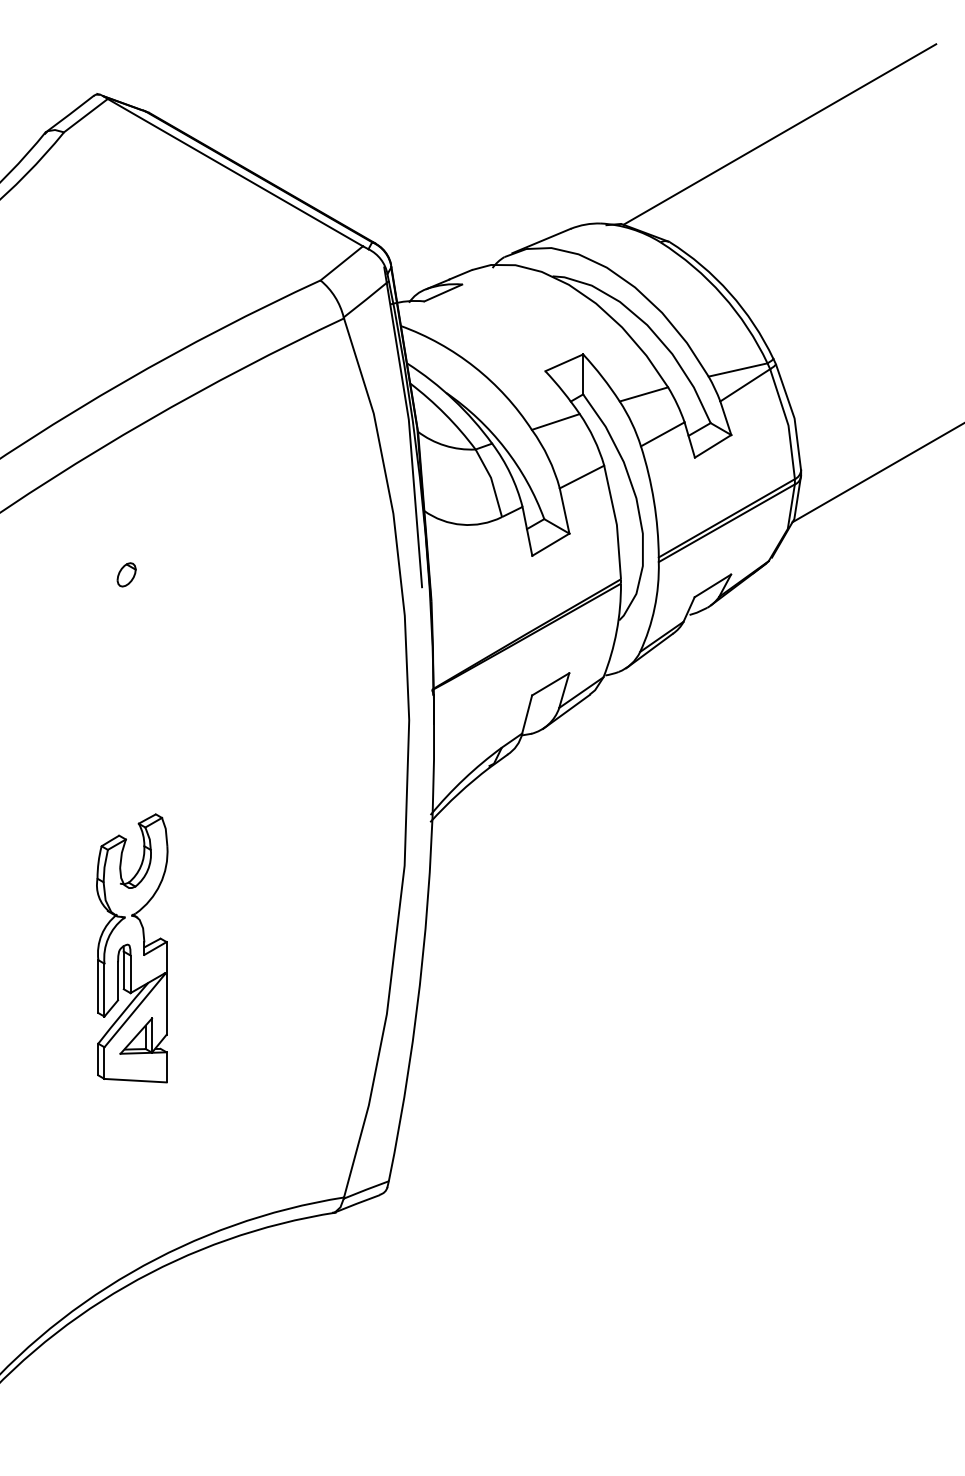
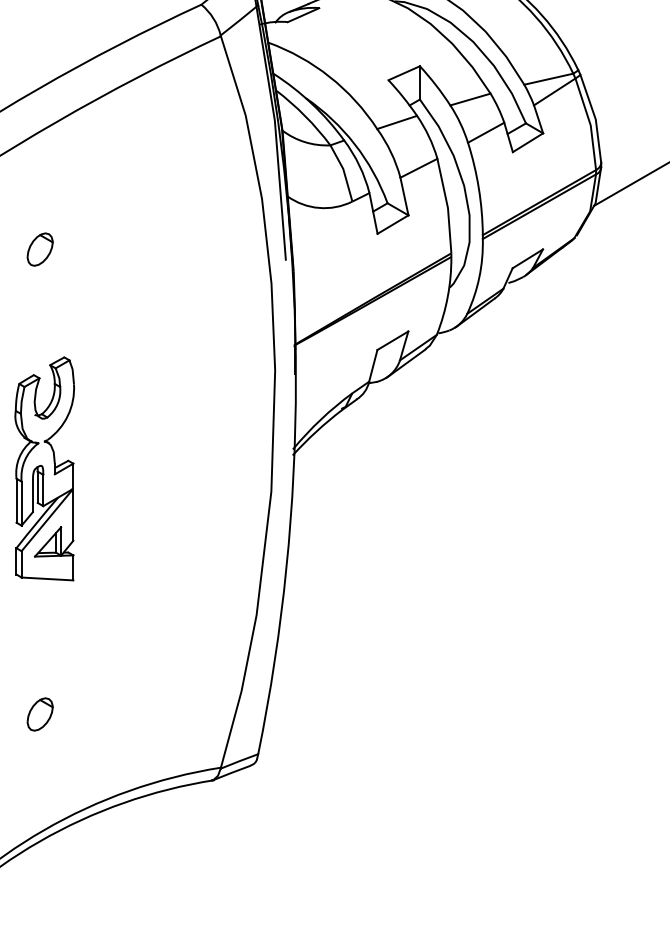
part: (126, 574) -> (39, 249), size x1.67
part: (132, 948) -> (44, 469), moved
part: (126, 1133) -> (39, 714), added

